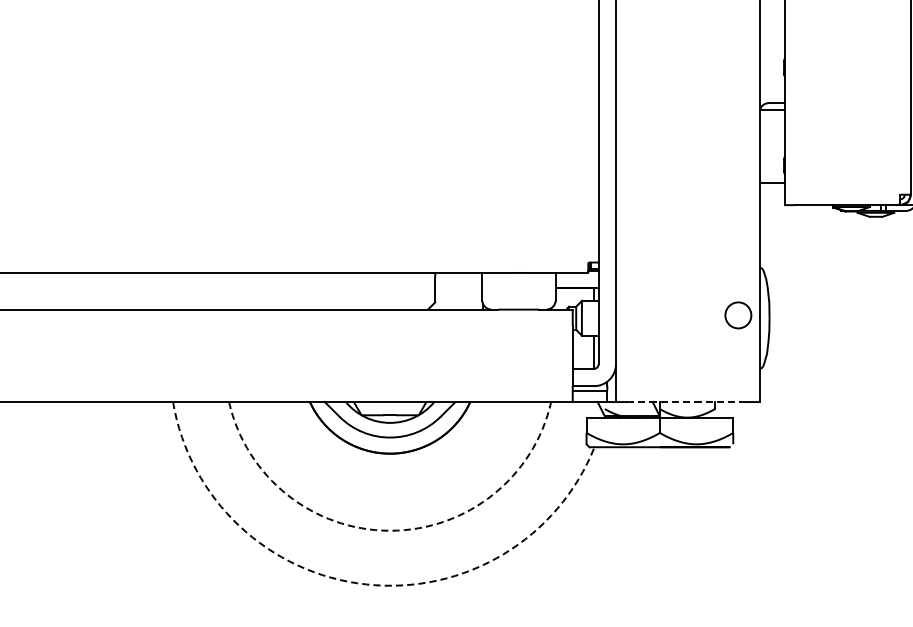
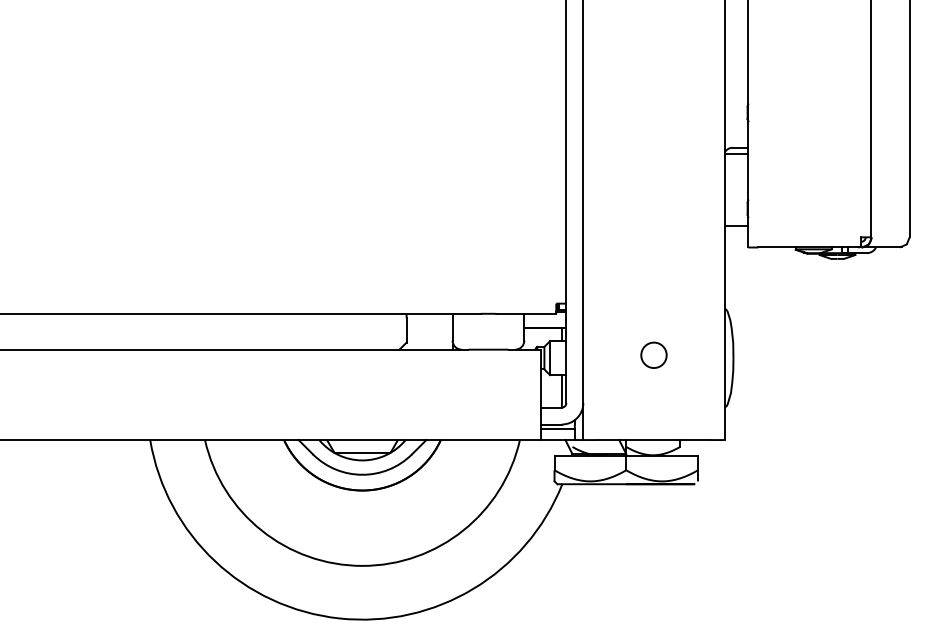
circle: (737, 314) -> (653, 354), moved
line: (687, 402) -> (653, 440), dashed -> solid
arc: (390, 530) -> (362, 565), dashed -> solid
arc: (366, 584) -> (339, 618), dashed -> solid

